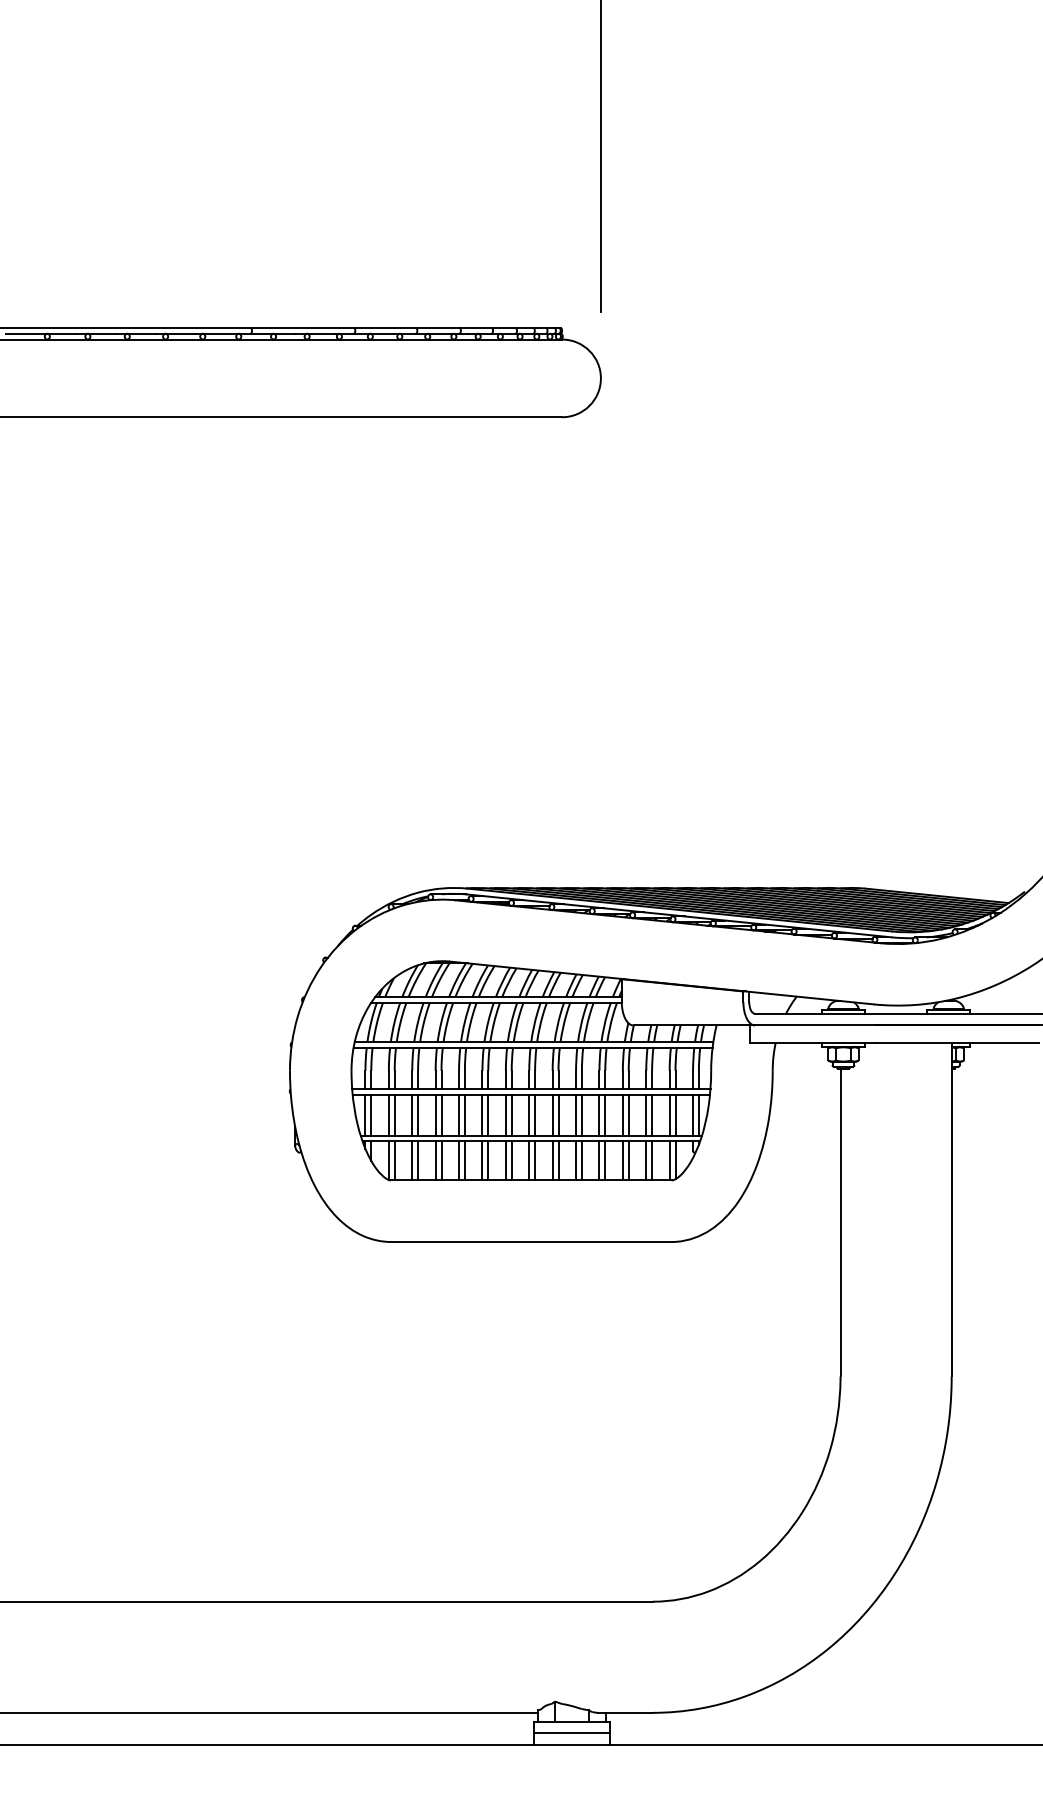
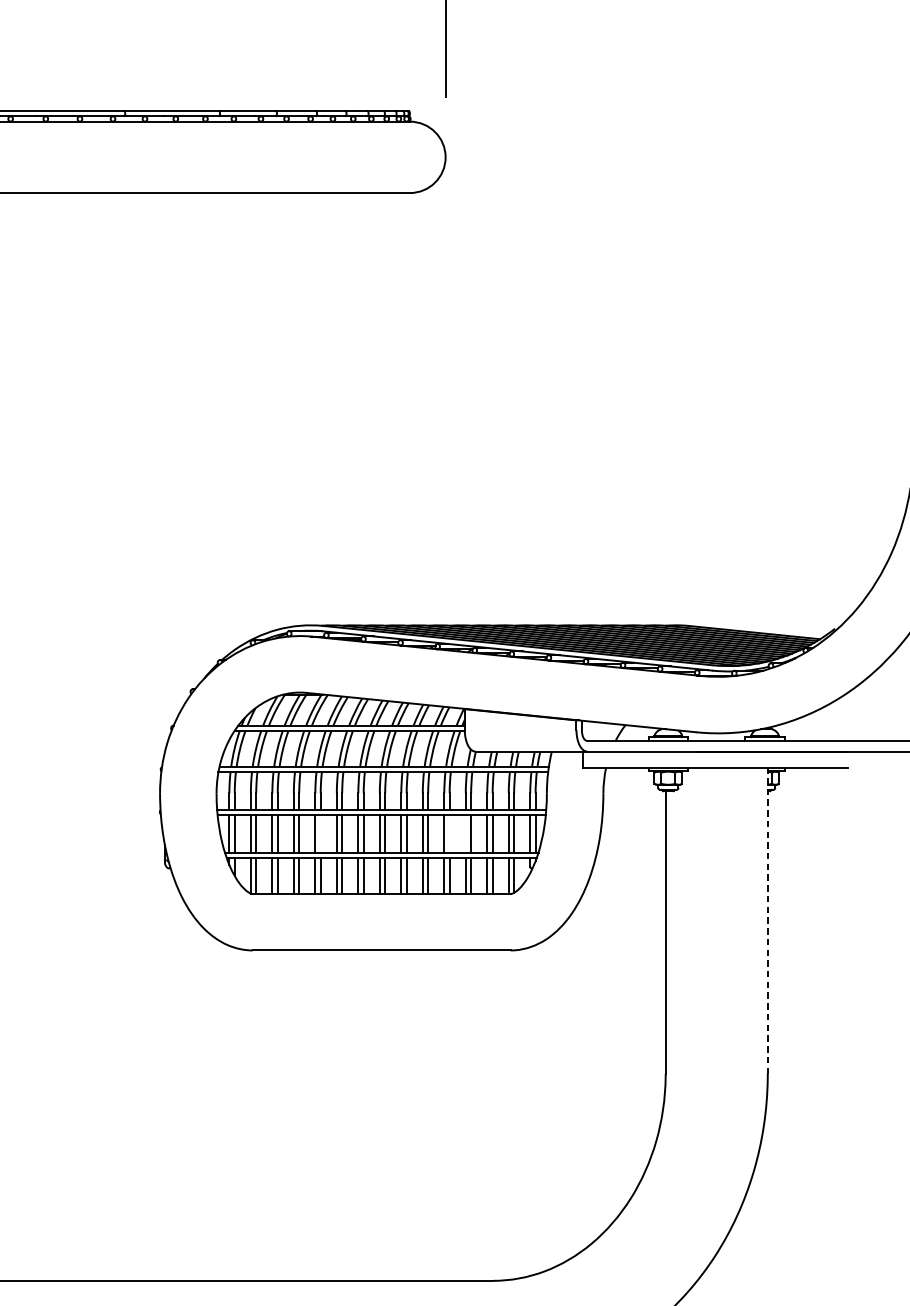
line: (464, 1114) -> (320, 833), removed
line: (605, 1114) -> (449, 833), removed
line: (622, 1114) -> (465, 833), removed
line: (951, 1209) -> (767, 920), solid -> dashed

